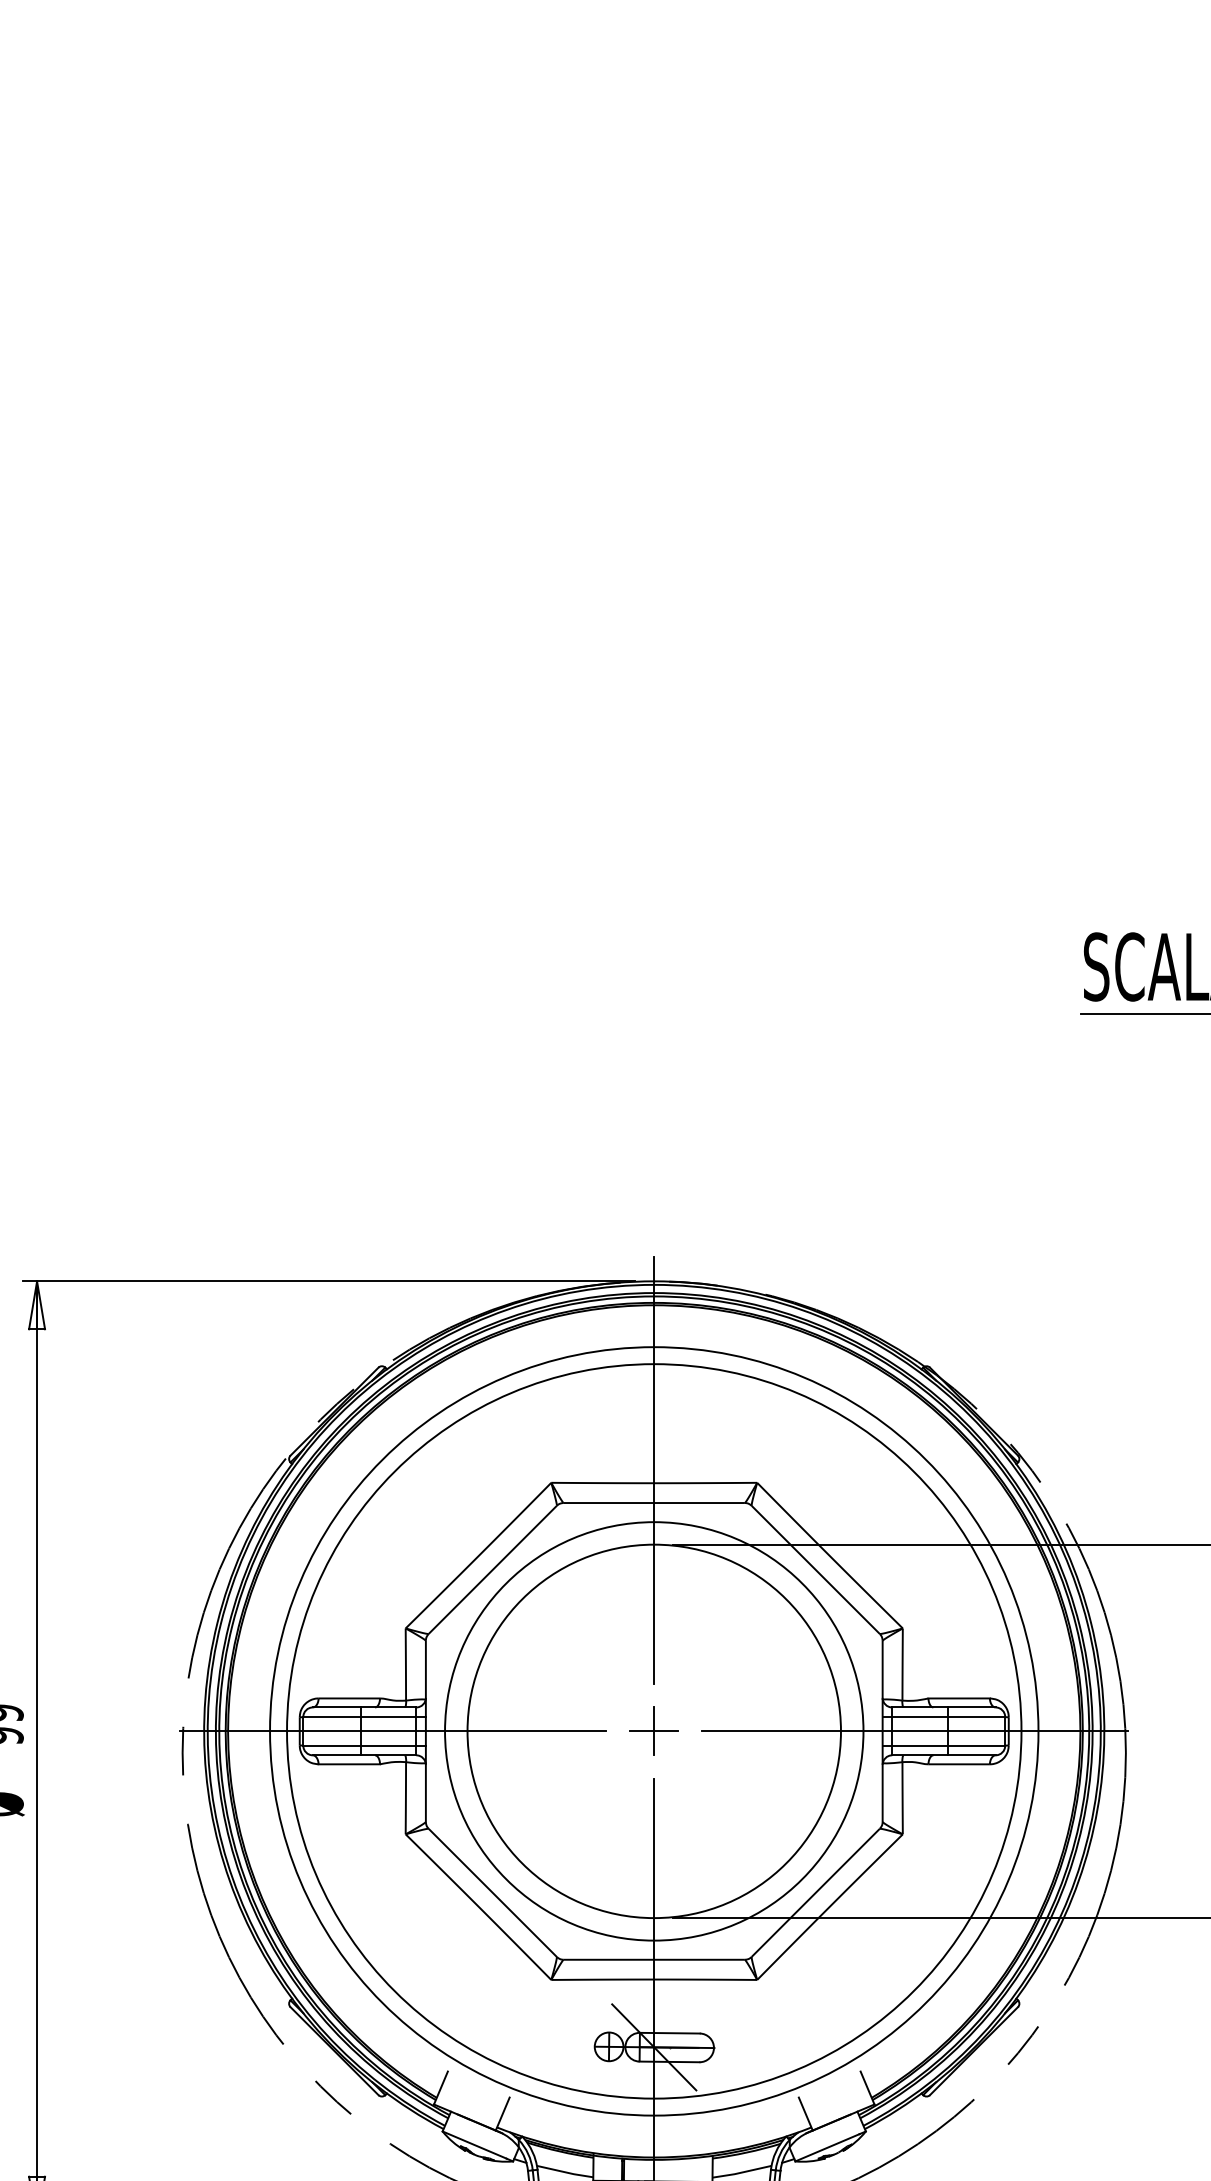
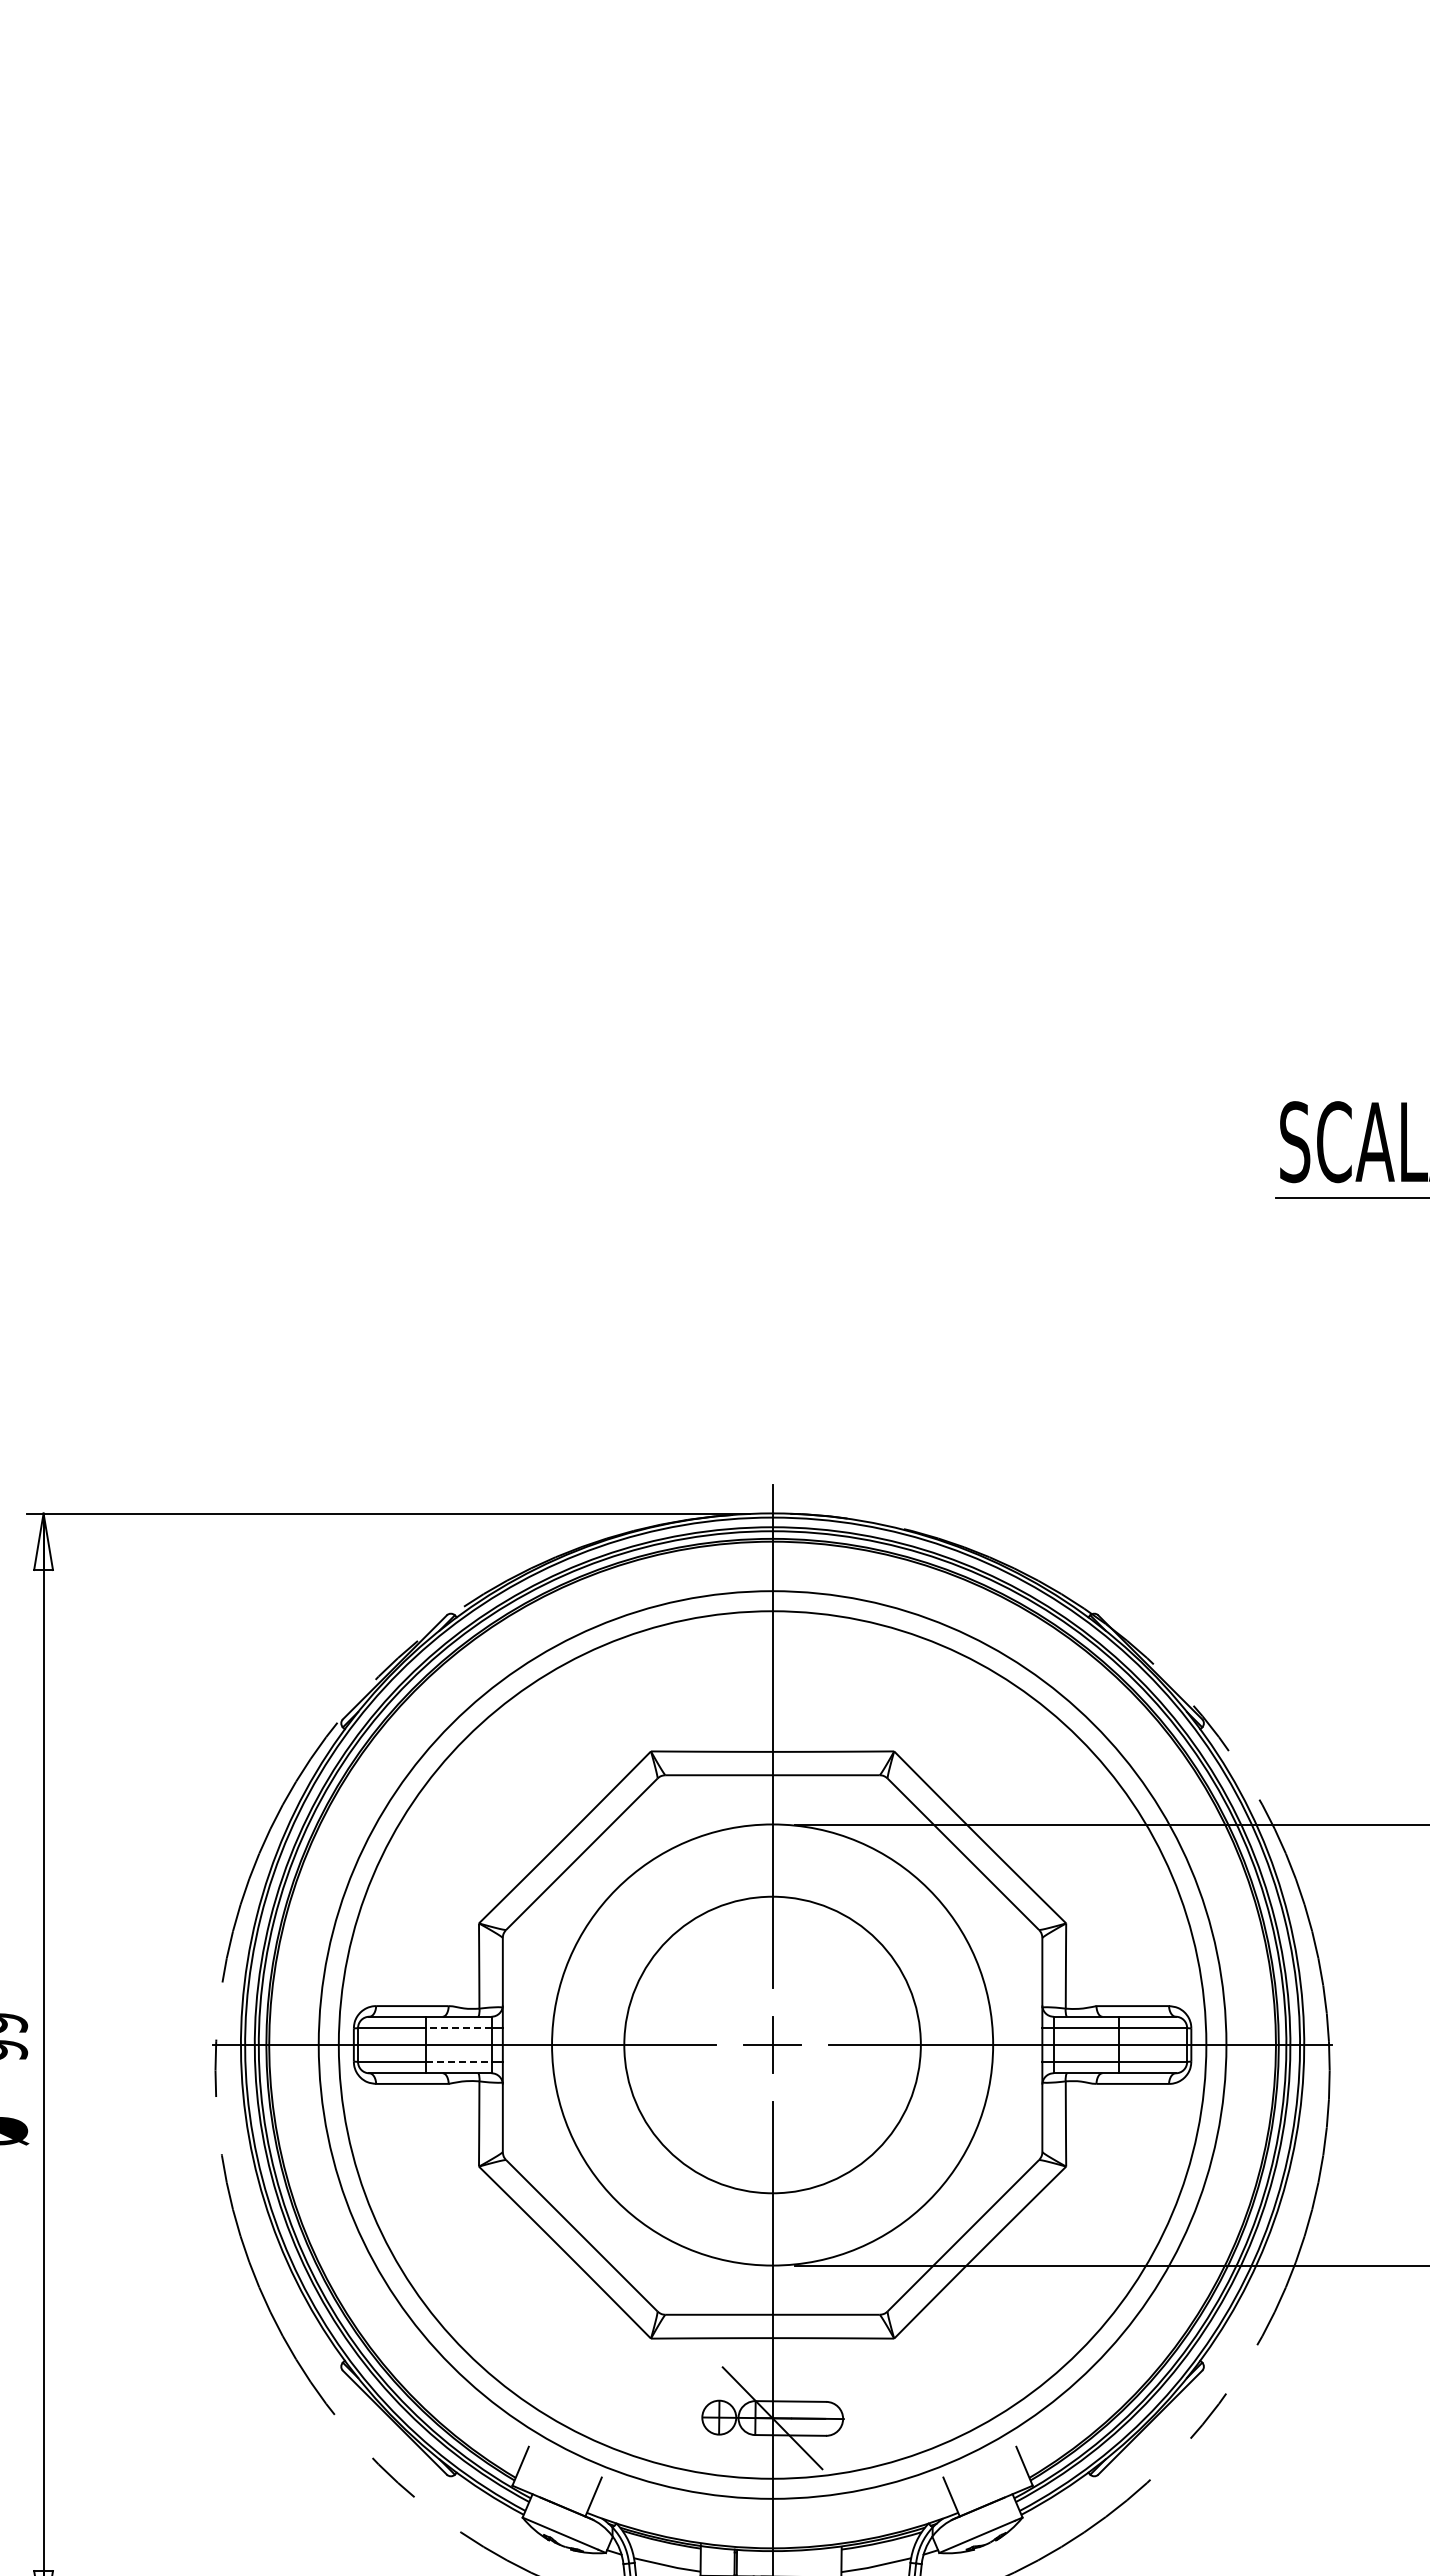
line: (388, 1717) -> (458, 2028), solid -> dashed
circle: (654, 1730) -> (772, 2044), size x0.6
line: (388, 1745) -> (458, 2061), solid -> dashed

